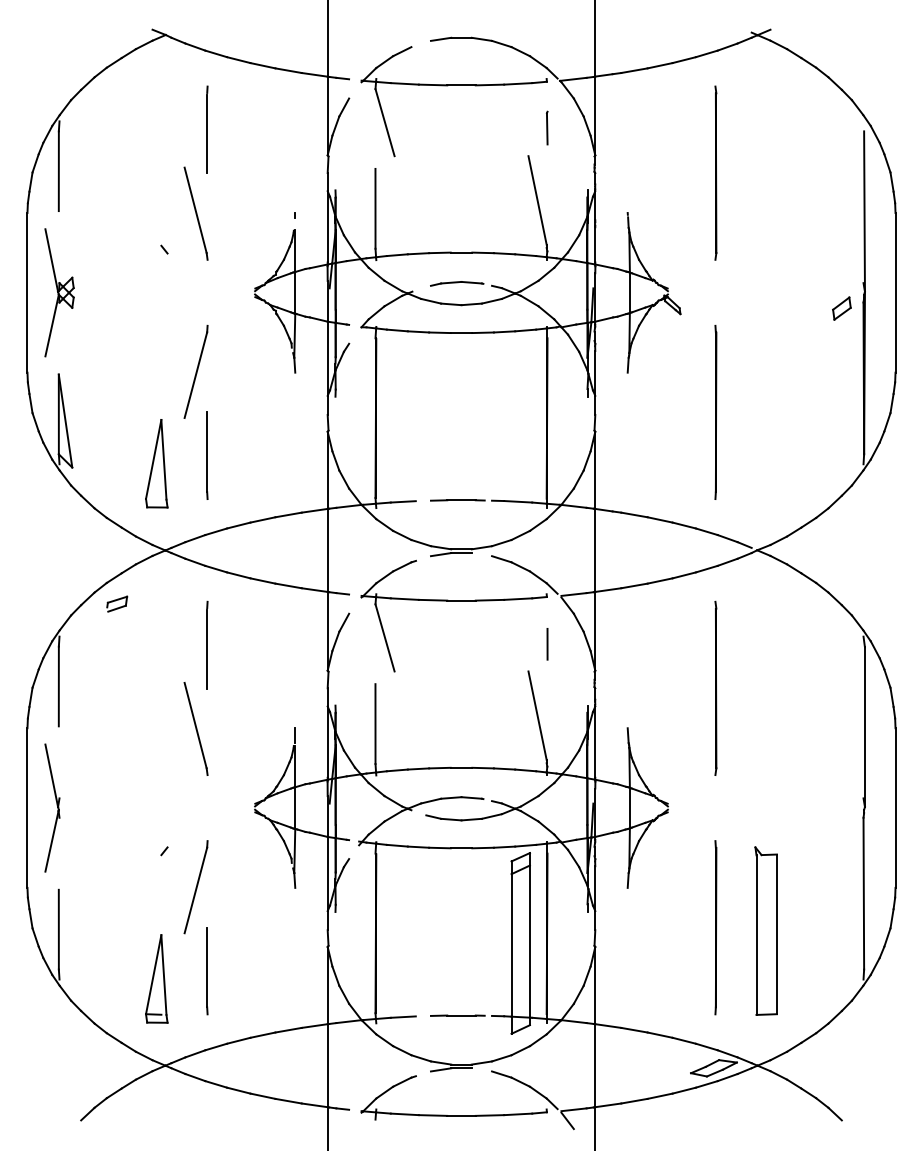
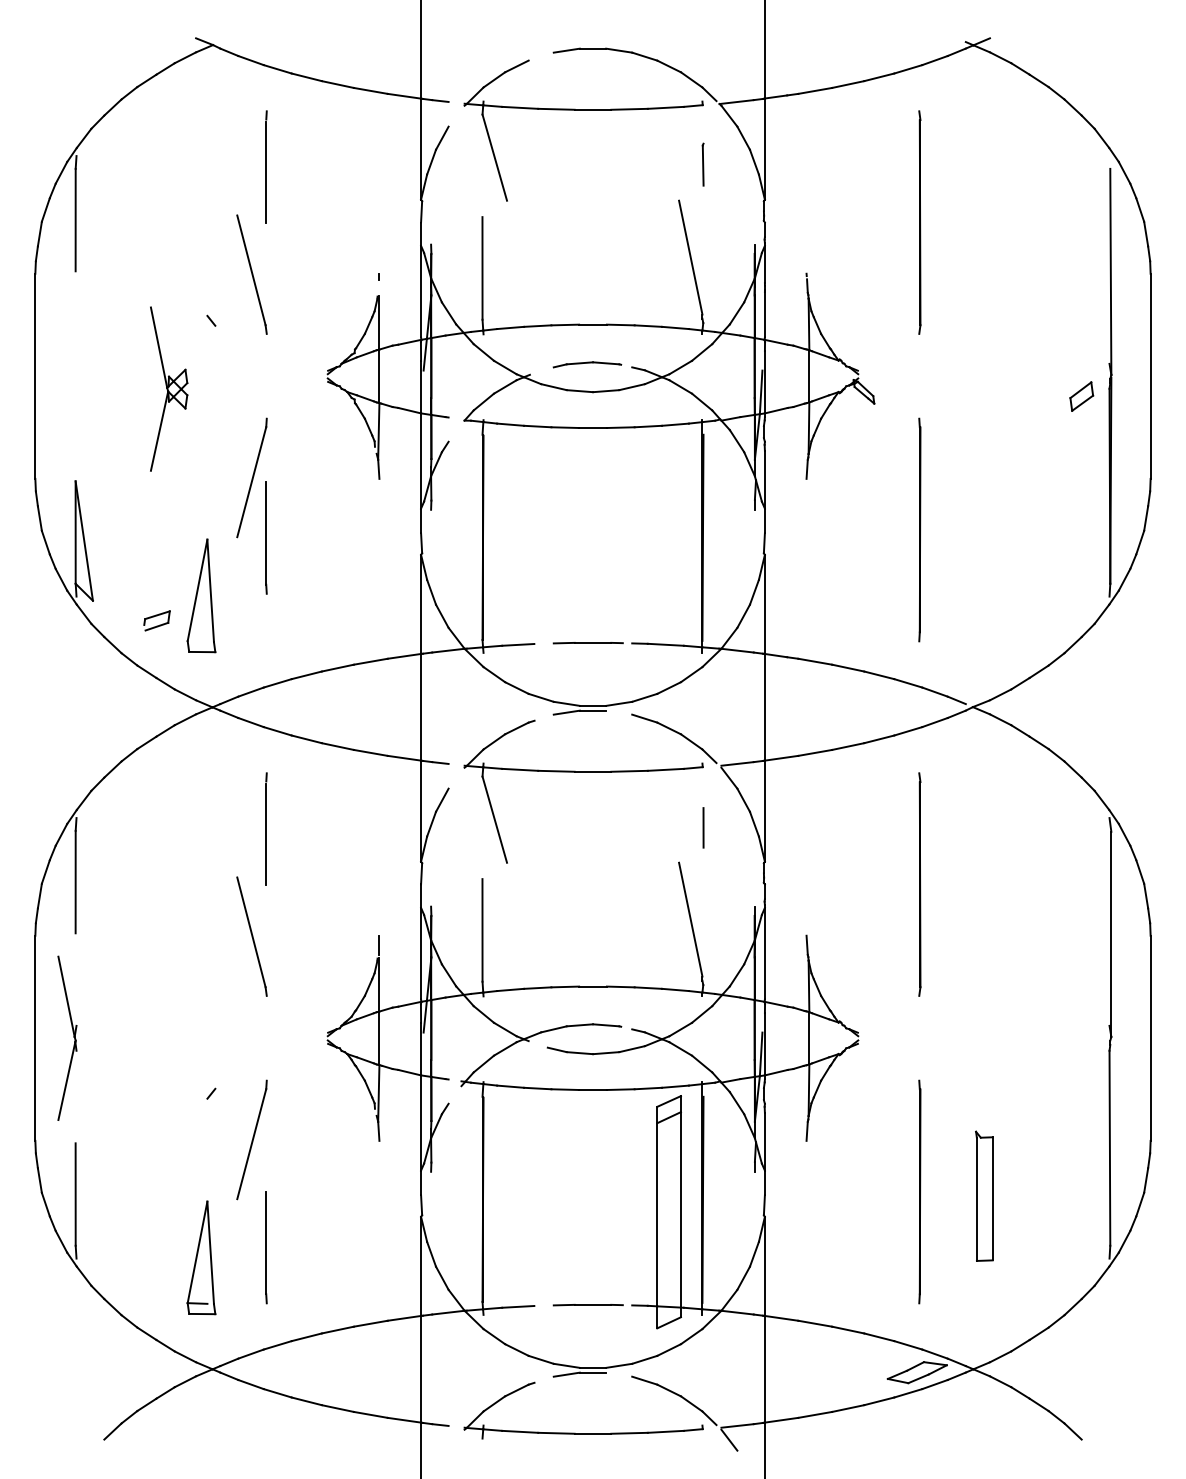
part: (59, 292) -> (169, 388), moved
line: (207, 455) -> (266, 537), moved
part: (117, 603) -> (157, 620), moved
part: (765, 930) -> (983, 1195), size x0.6

